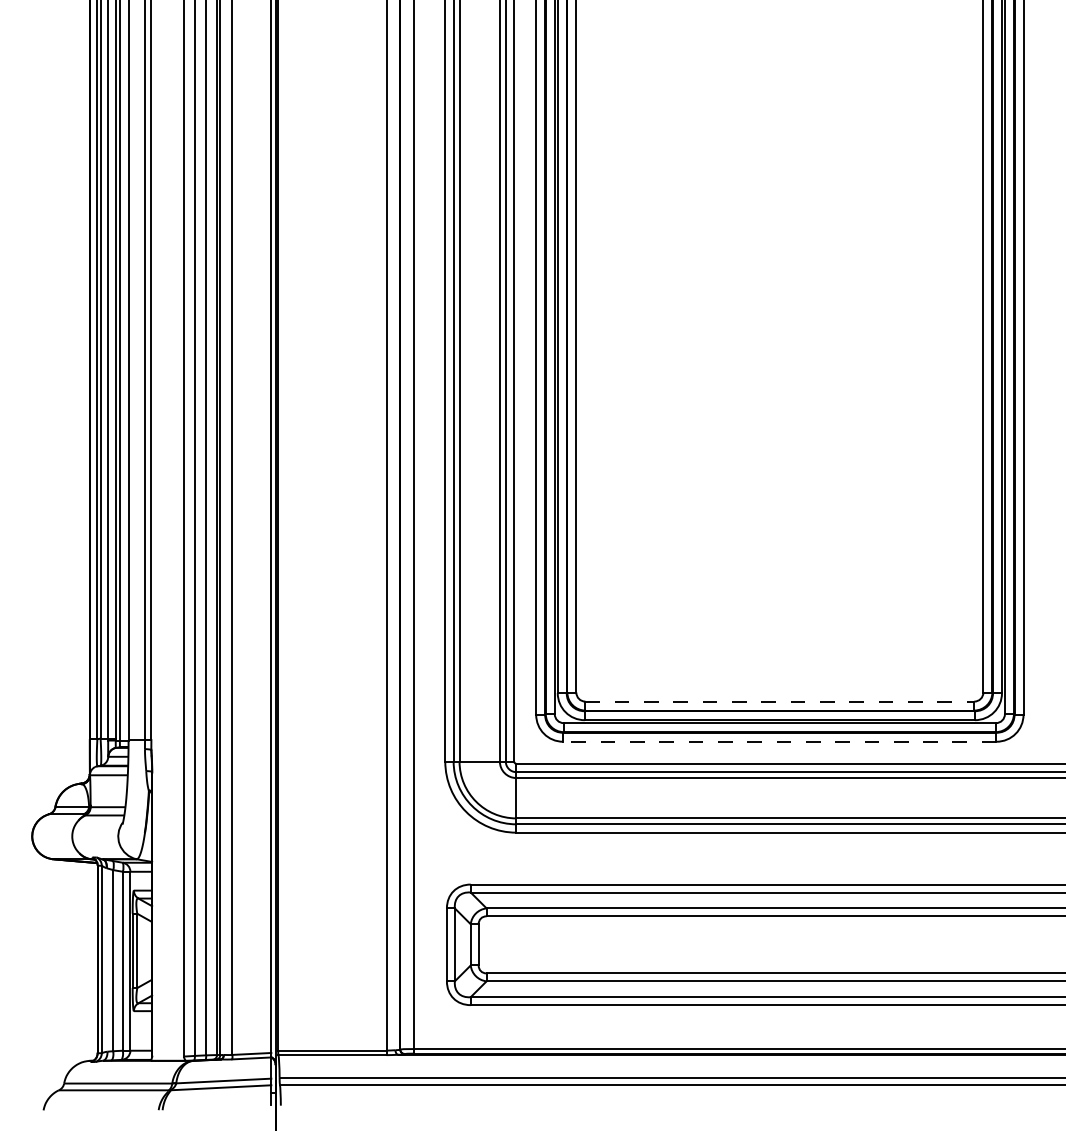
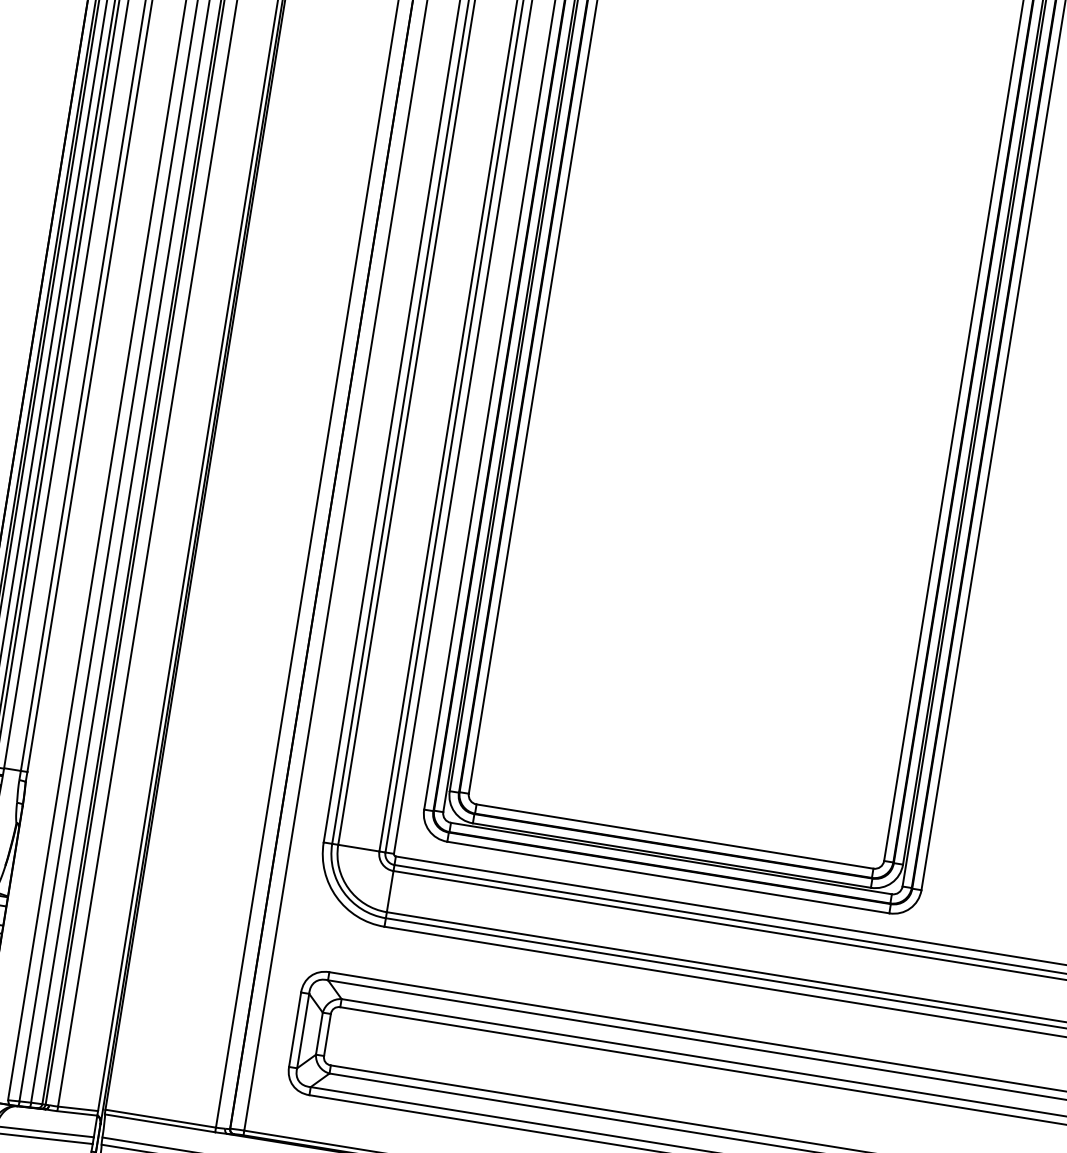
line: (780, 701) -> (675, 836), dashed -> solid
line: (779, 741) -> (668, 877), dashed -> solid

